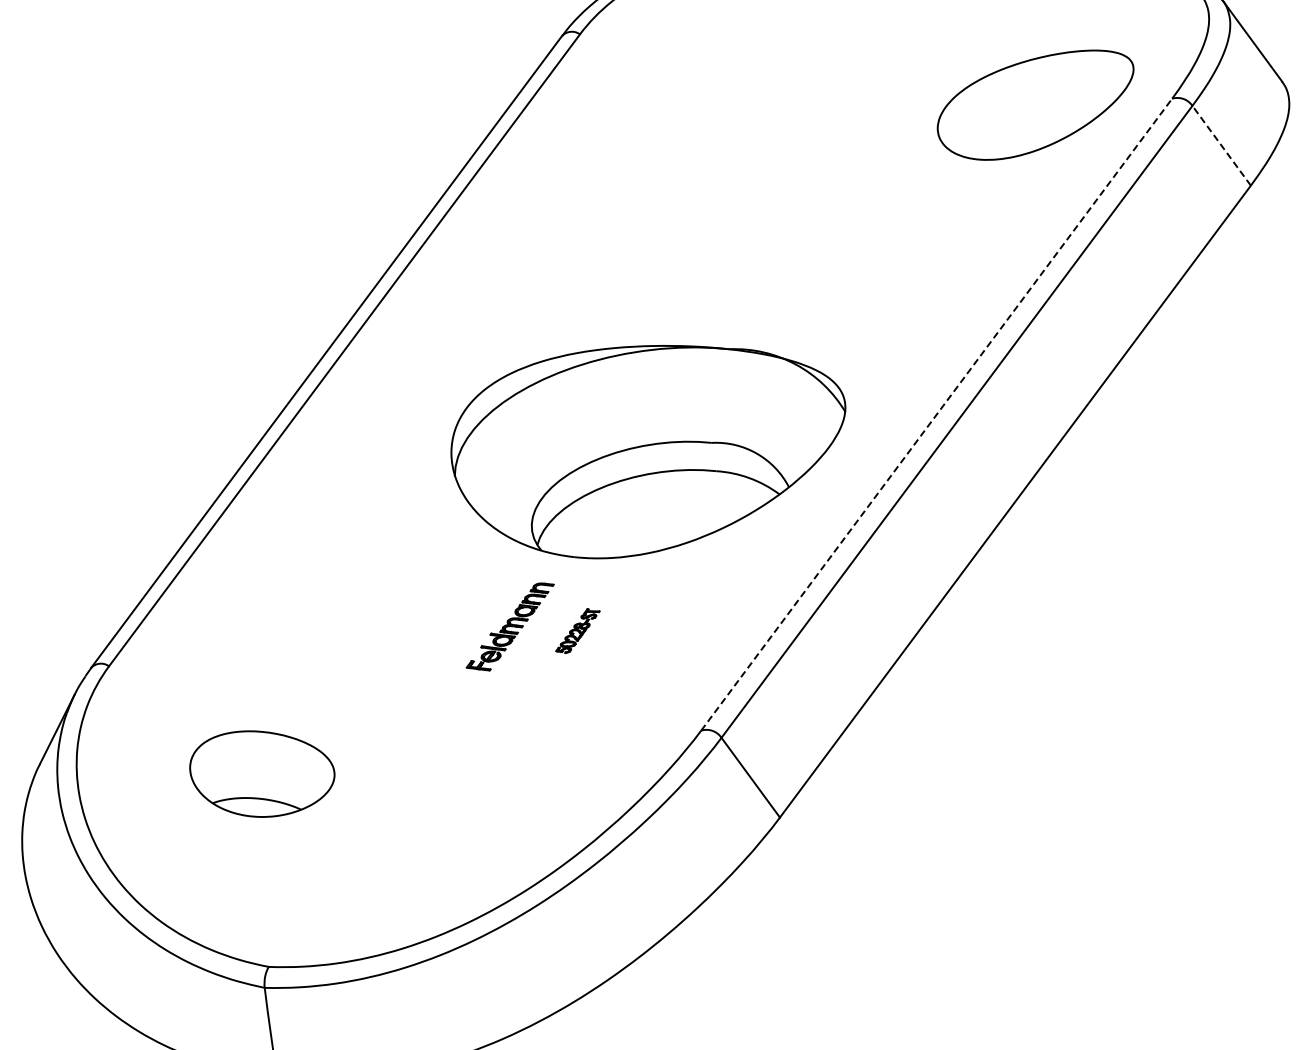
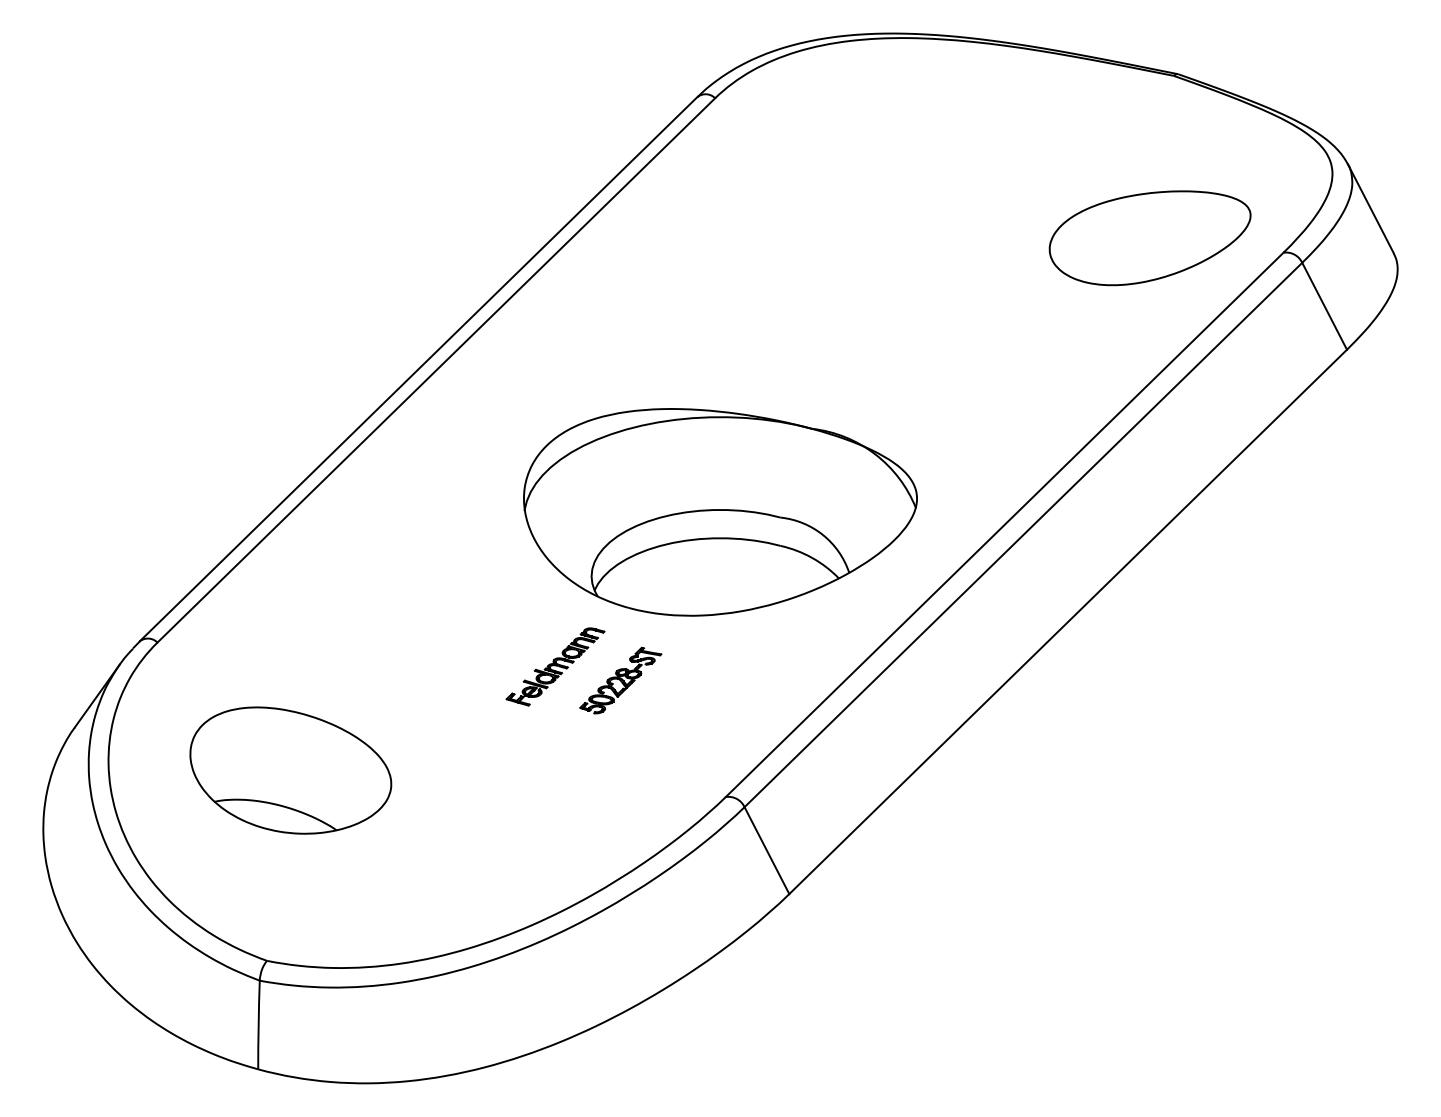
line: (1221, 145) -> (1324, 306), dashed -> solid
line: (936, 414) -> (1004, 524), dashed -> solid
part: (577, 630) -> (620, 680), size x1.67
part: (262, 773) -> (290, 770), size x1.43

